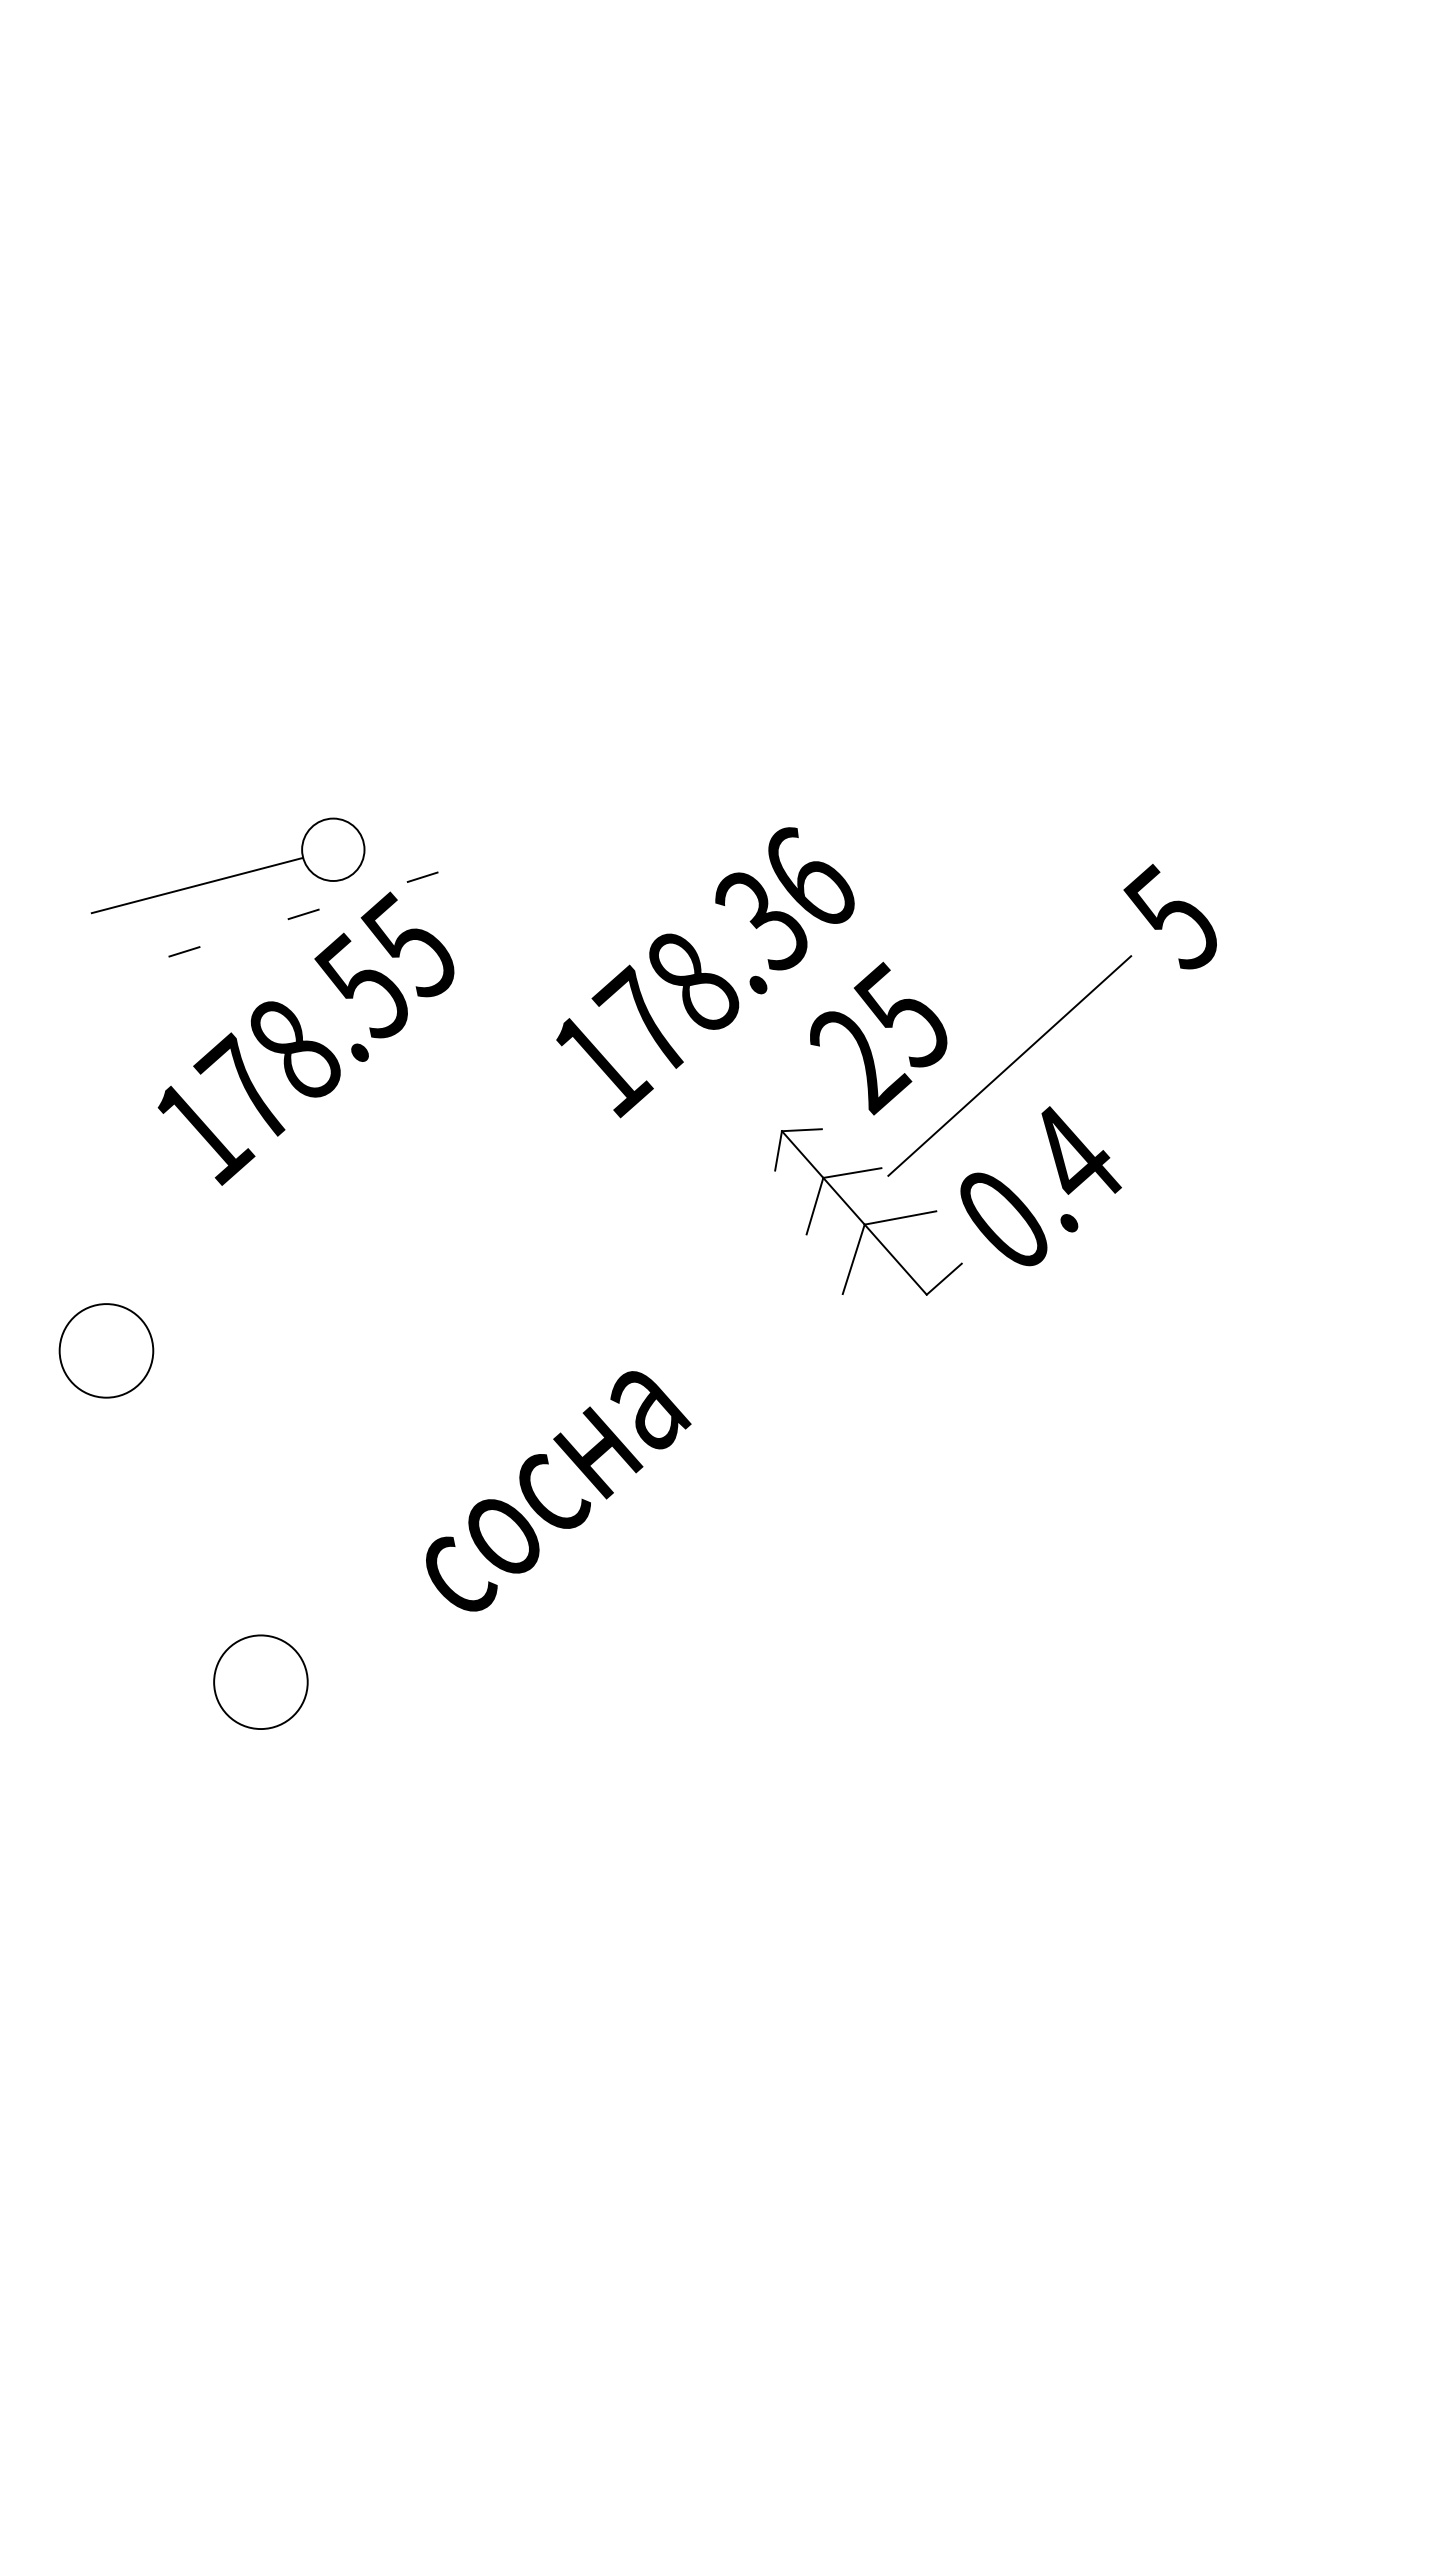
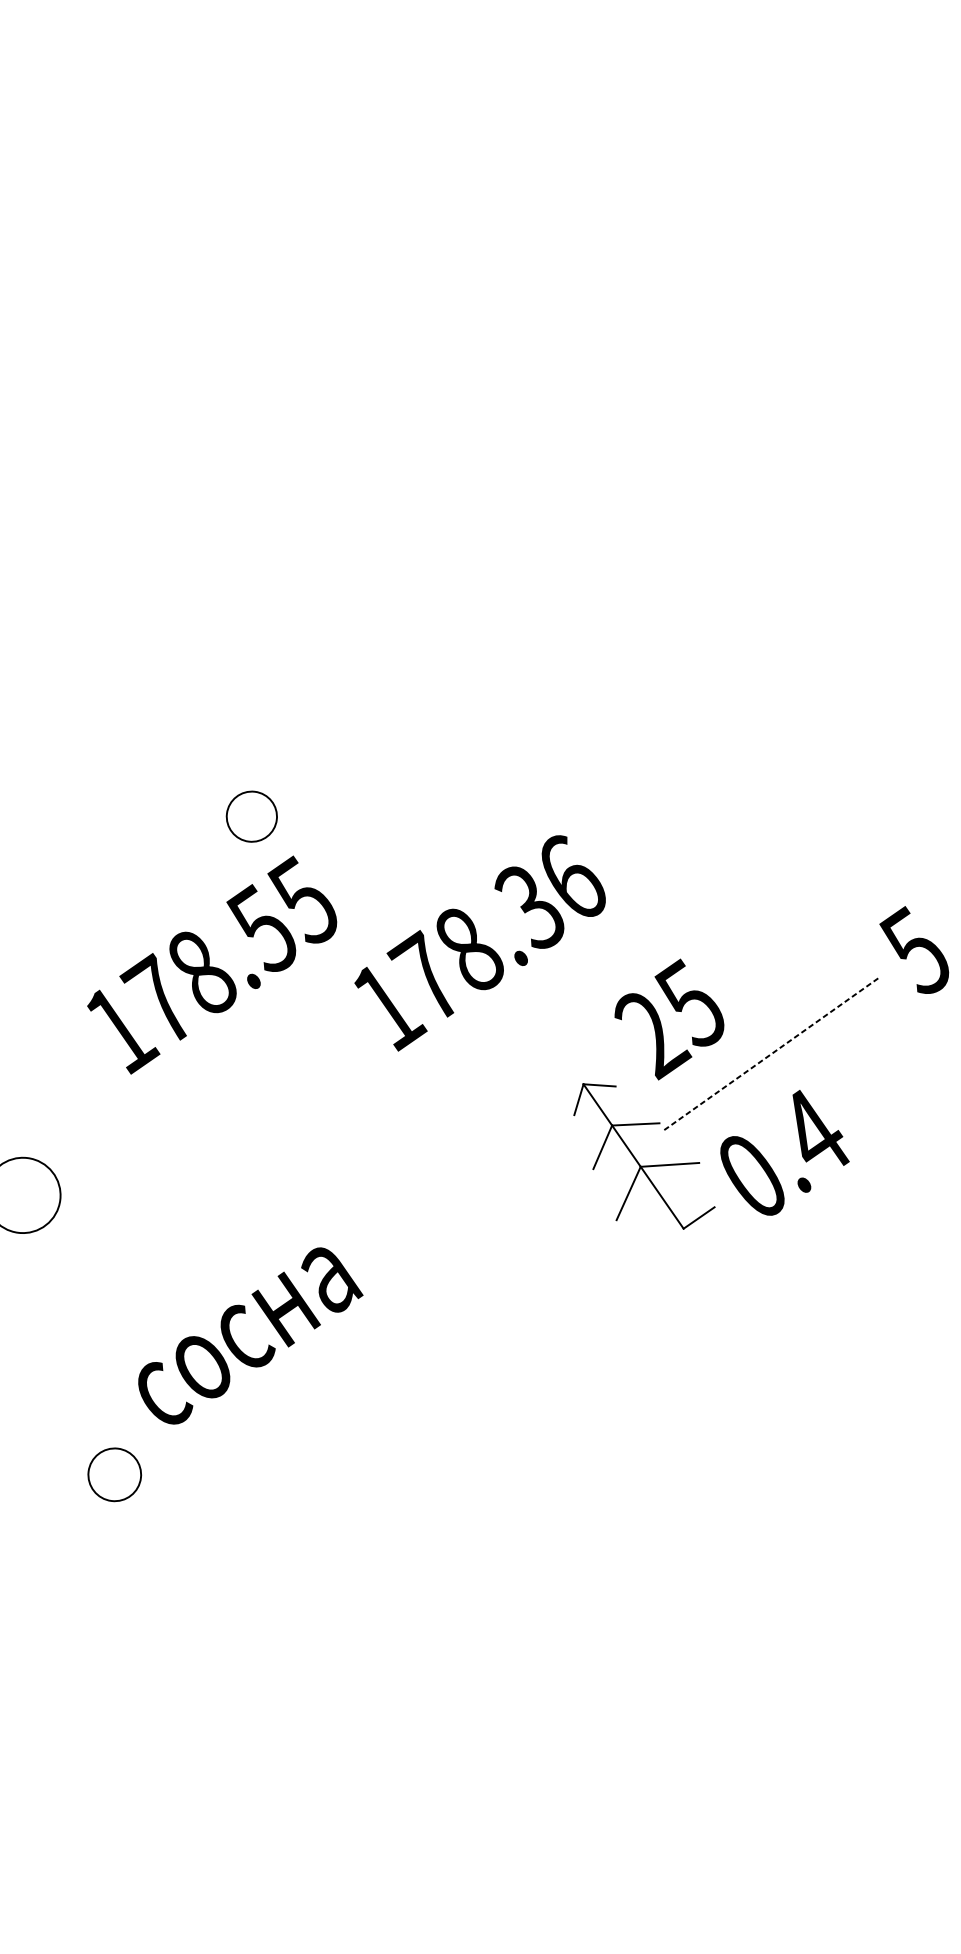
line: (422, 876) -> (320, 846), removed
line: (197, 885) -> (139, 832), removed
line: (303, 914) -> (221, 865), removed
line: (184, 951) -> (123, 883), removed
text: (705, 972) -> (480, 943), moved
line: (1009, 1066) -> (771, 1054), solid -> dashed
text: (558, 1491) -> (250, 1336), moved
part: (260, 1681) -> (114, 1474), size x0.7

